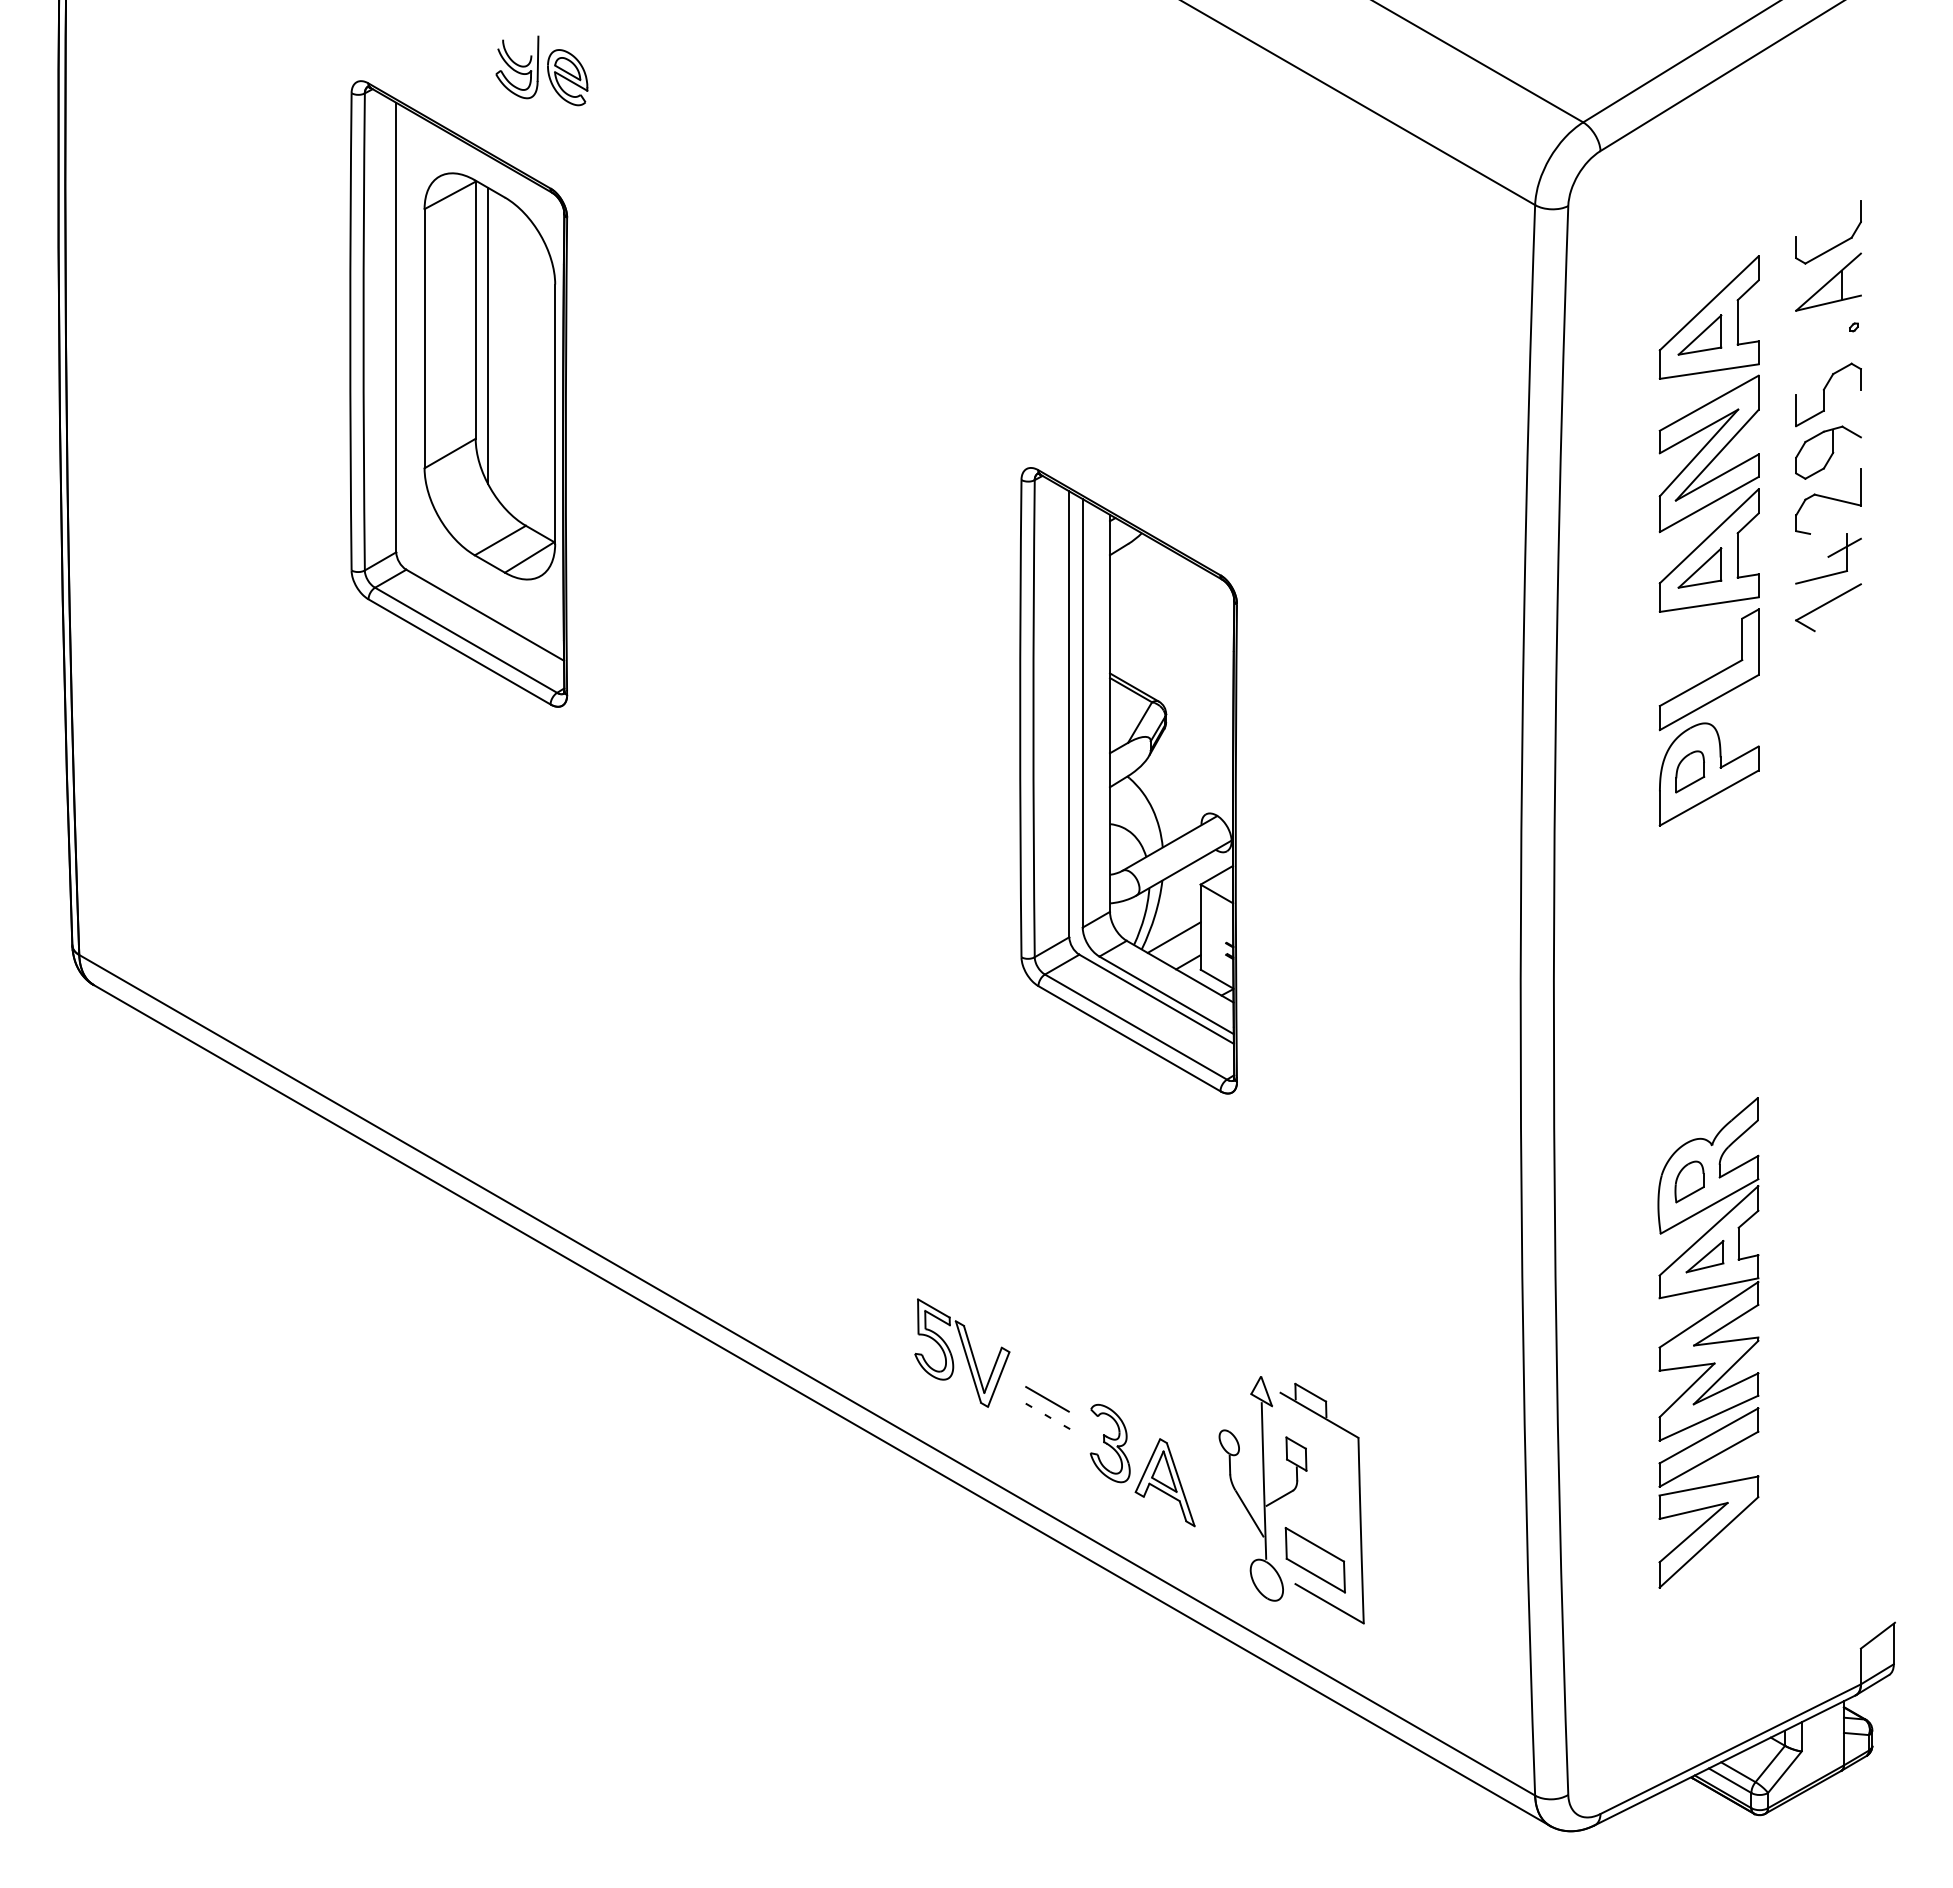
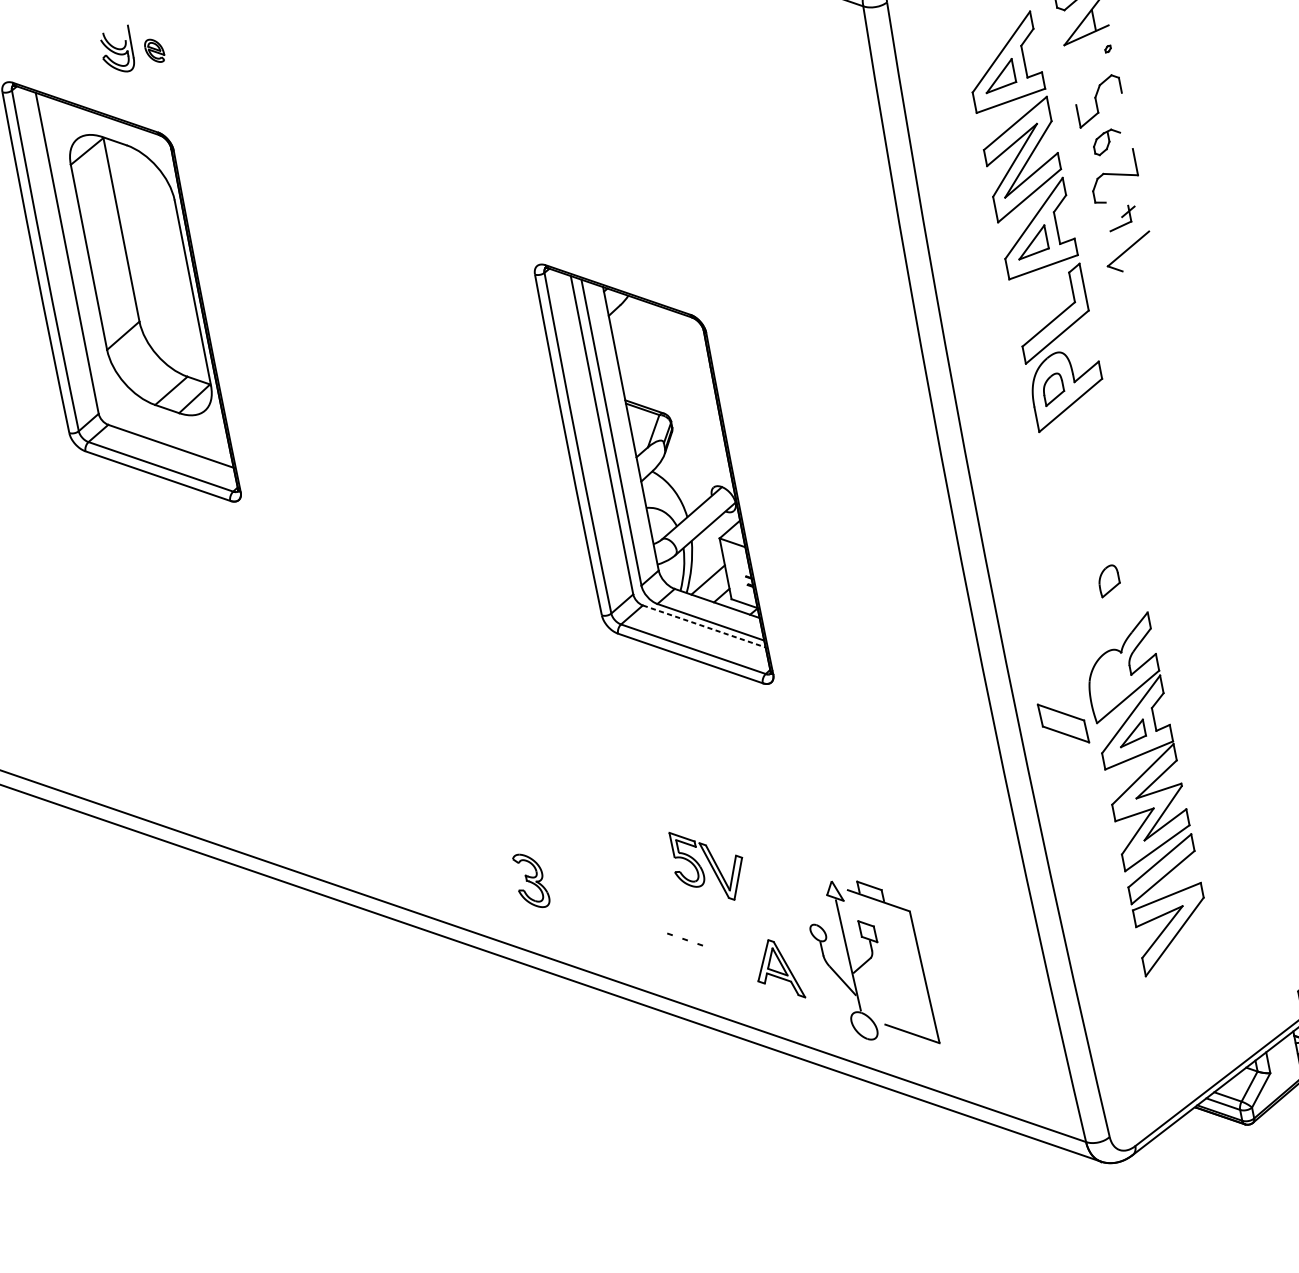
part: (567, 77) -> (154, 50), size x0.6
line: (488, 335) -> (134, 246), removed
part: (1828, 452) -> (1107, 141), size x0.6
part: (1828, 558) -> (1122, 217), size x0.6
line: (1157, 999) -> (704, 626), solid -> dashed
part: (1689, 1181) -> (1108, 580), moved
part: (962, 1352) -> (708, 864), moved
line: (1047, 1399) -> (682, 927), removed
part: (1109, 1443) -> (530, 880), moved
part: (1314, 1560) -> (1062, 723), moved

